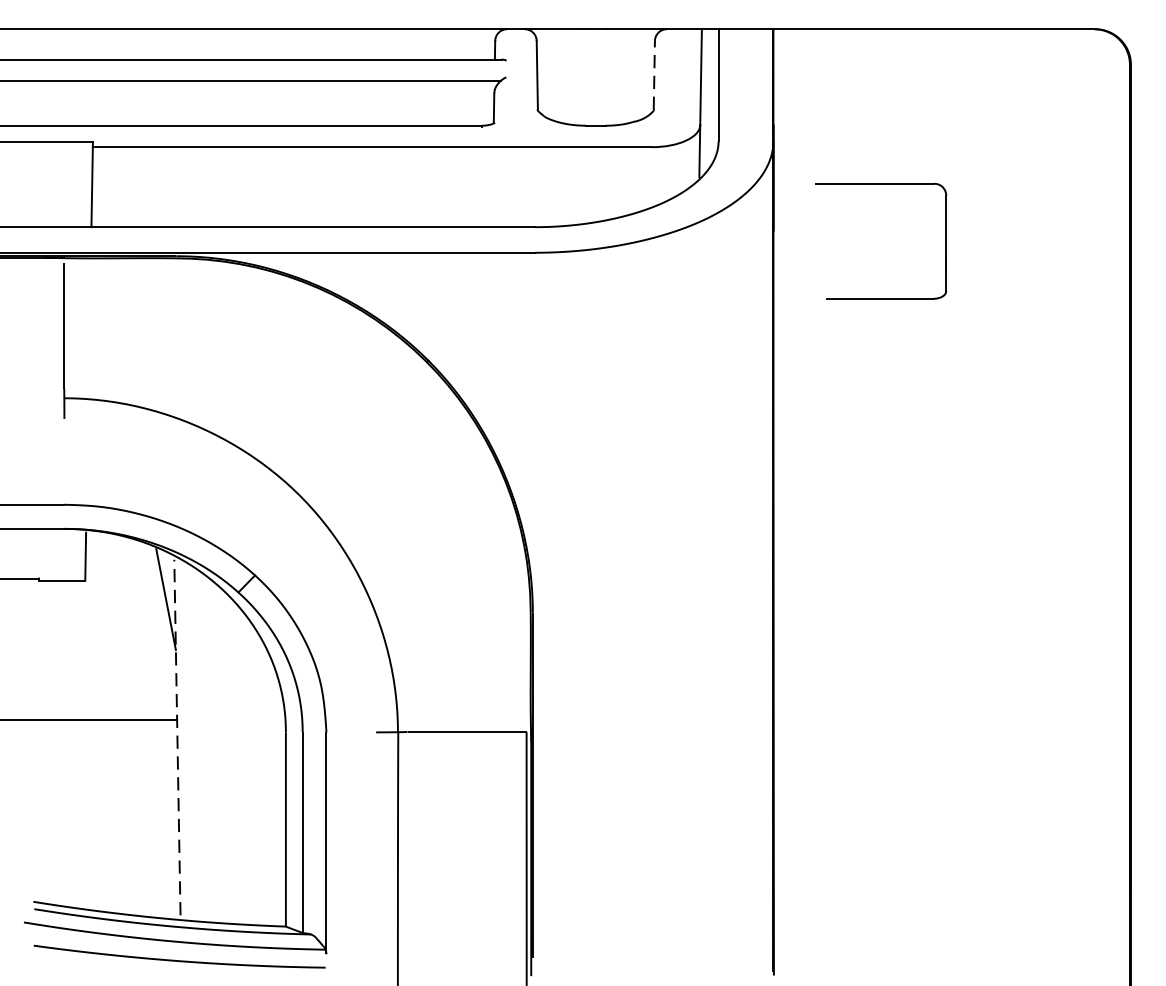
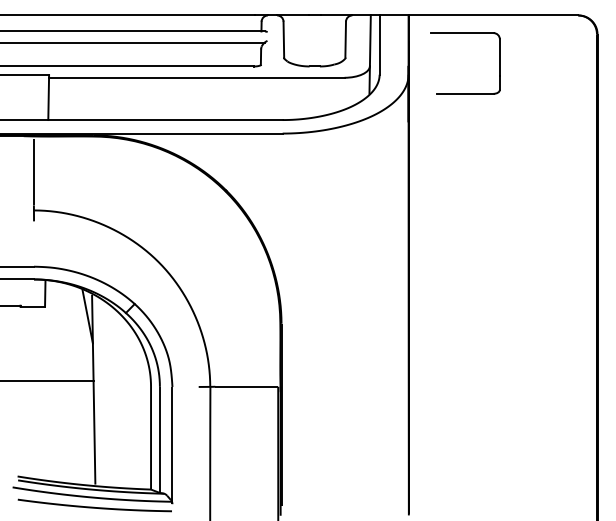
line: (653, 74) -> (345, 39), dashed -> solid
part: (881, 184) -> (465, 33), moved
line: (176, 737) -> (93, 389), dashed -> solid

